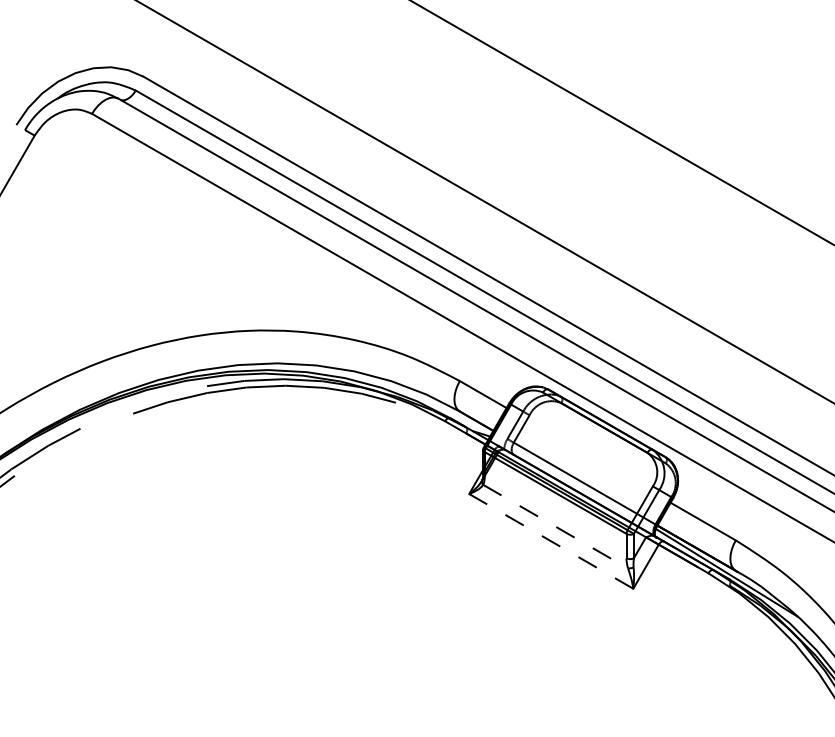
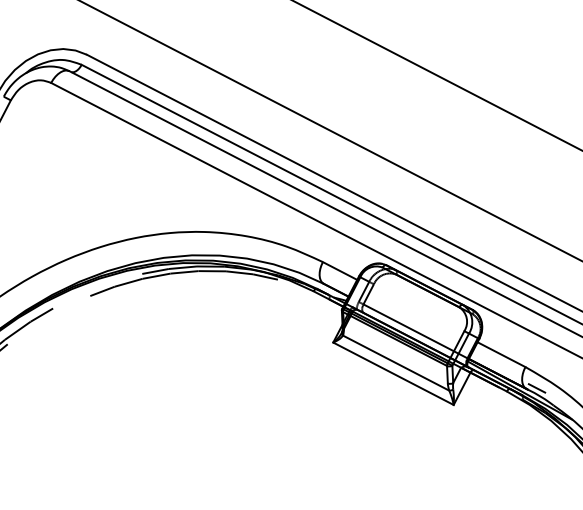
line: (555, 526) -> (396, 363), dashed -> solid
line: (551, 541) -> (393, 373), dashed -> solid
line: (750, 570) -> (536, 388), added

